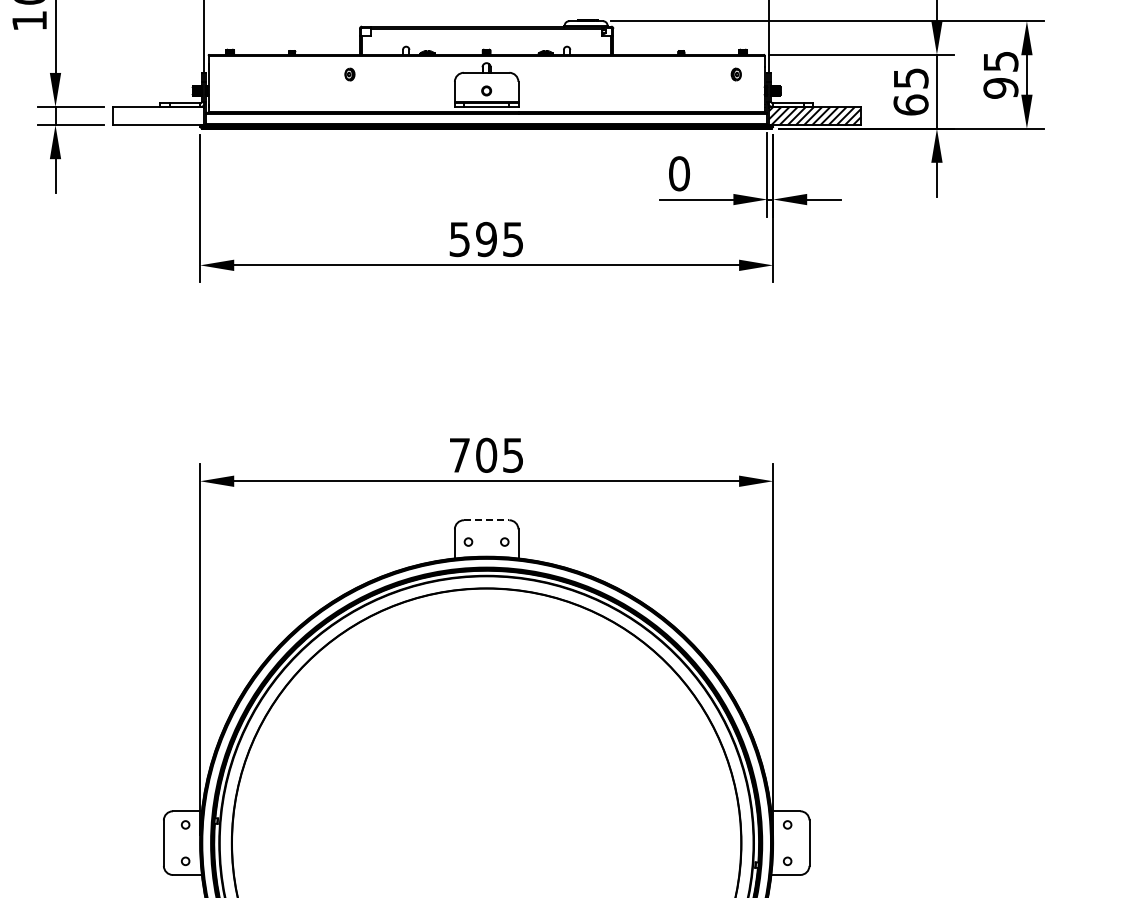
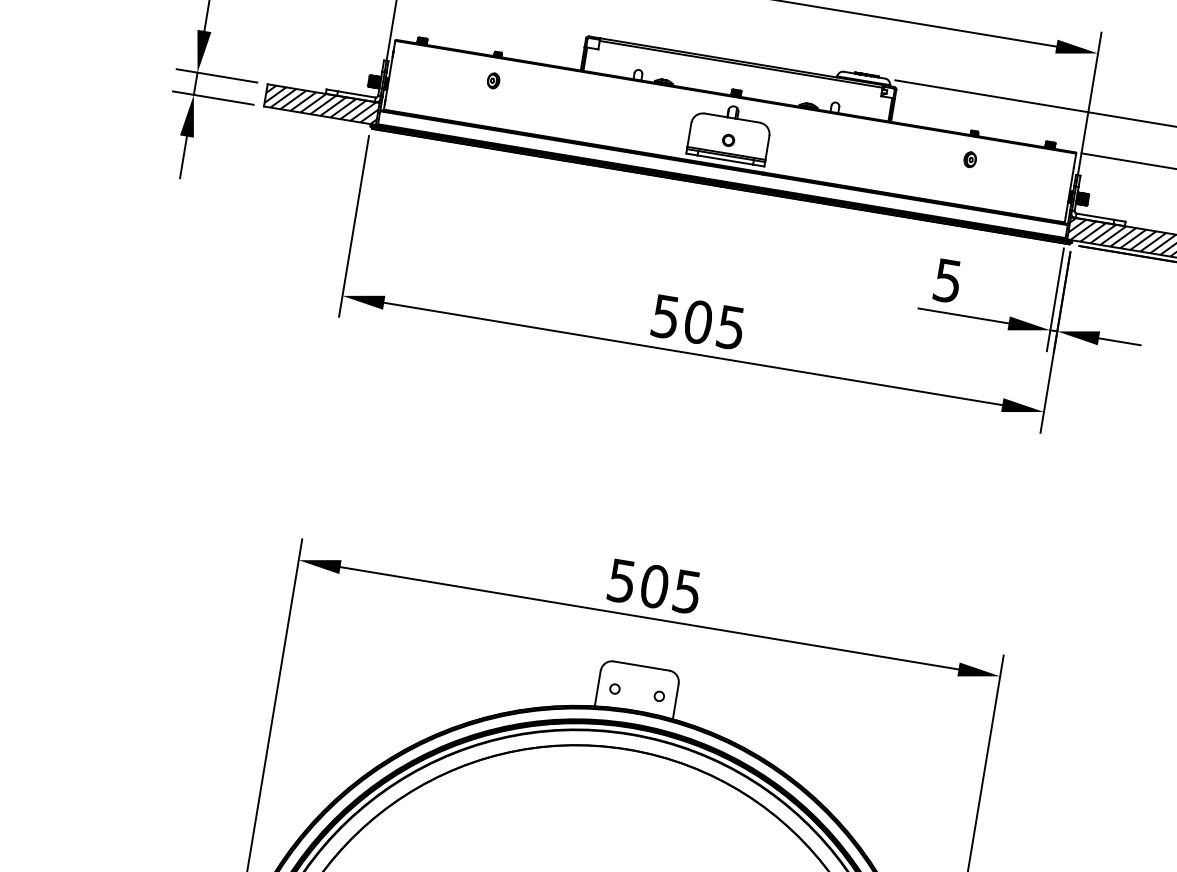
part: (349, 74) -> (493, 80), moved
part: (735, 74) -> (969, 159), moved
hatch: (158, 115) -> (321, 103), added
text: (679, 173) -> (947, 280), 0 -> 5
text: (486, 239) -> (698, 322), 595 -> 505
text: (459, 455) -> (621, 581), 705 -> 505
line: (486, 520) -> (641, 666), dashed -> solid

